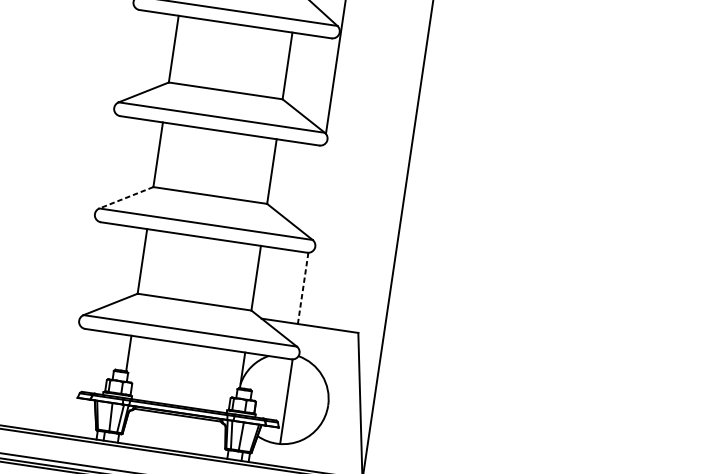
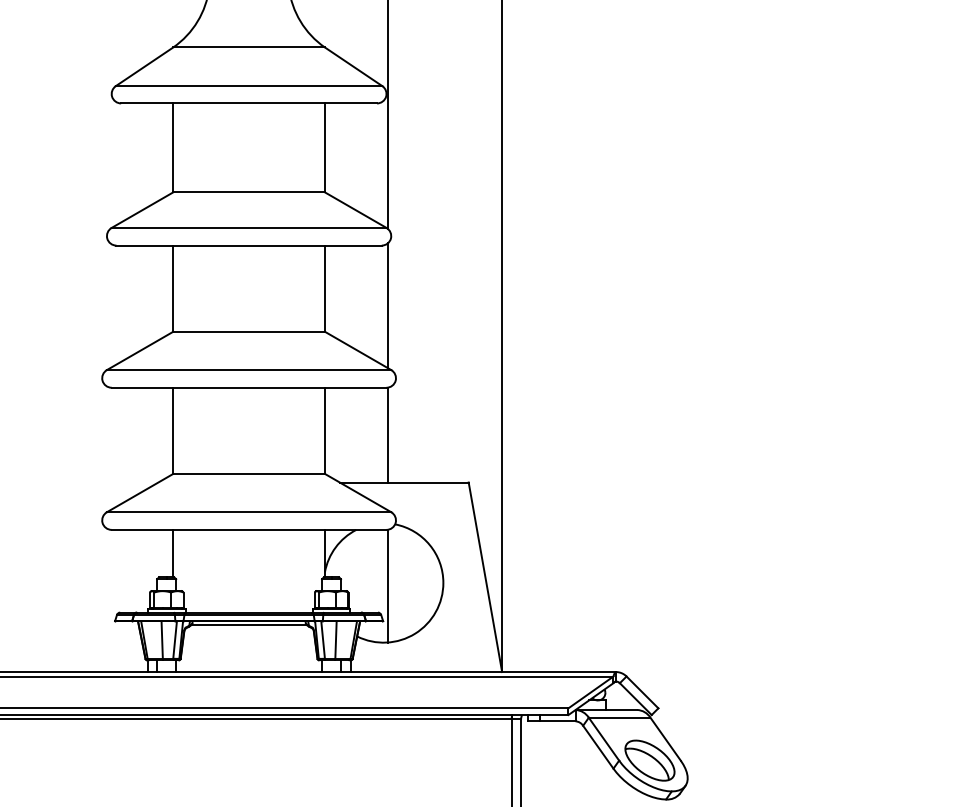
line: (317, 191) -> (388, 305), added
line: (125, 198) -> (139, 351), dashed -> solid
line: (303, 288) -> (388, 435), dashed -> solid

